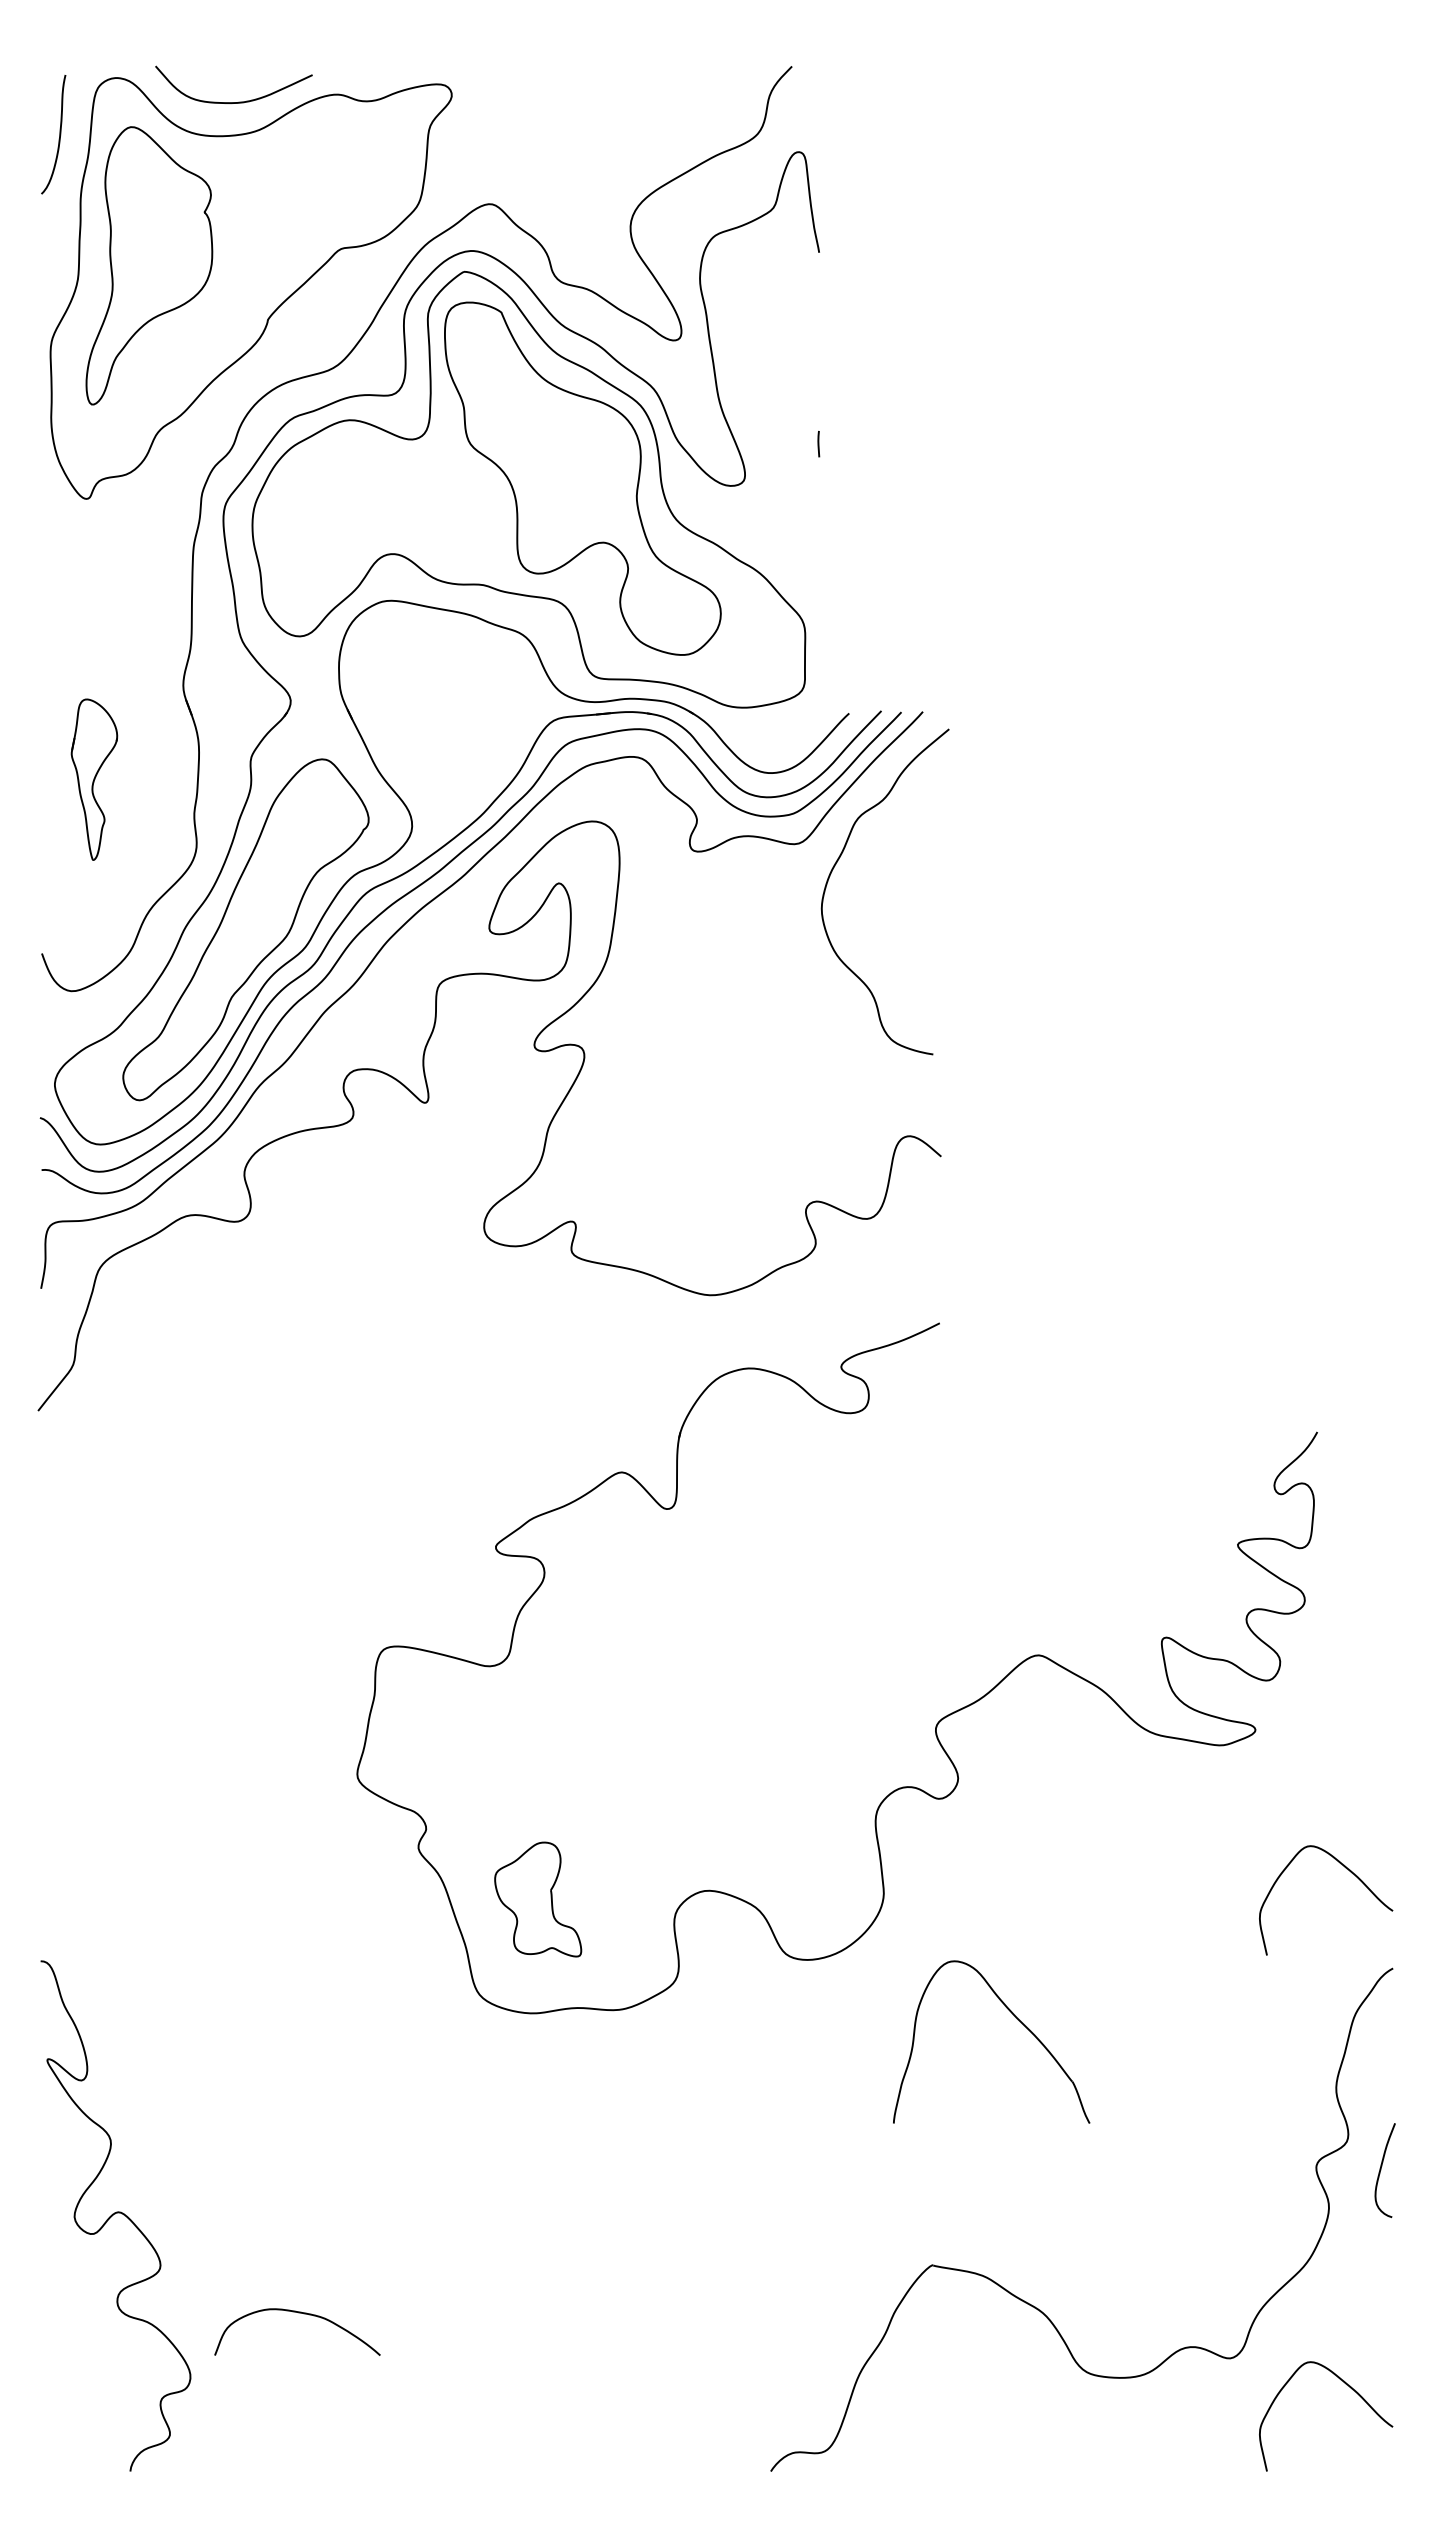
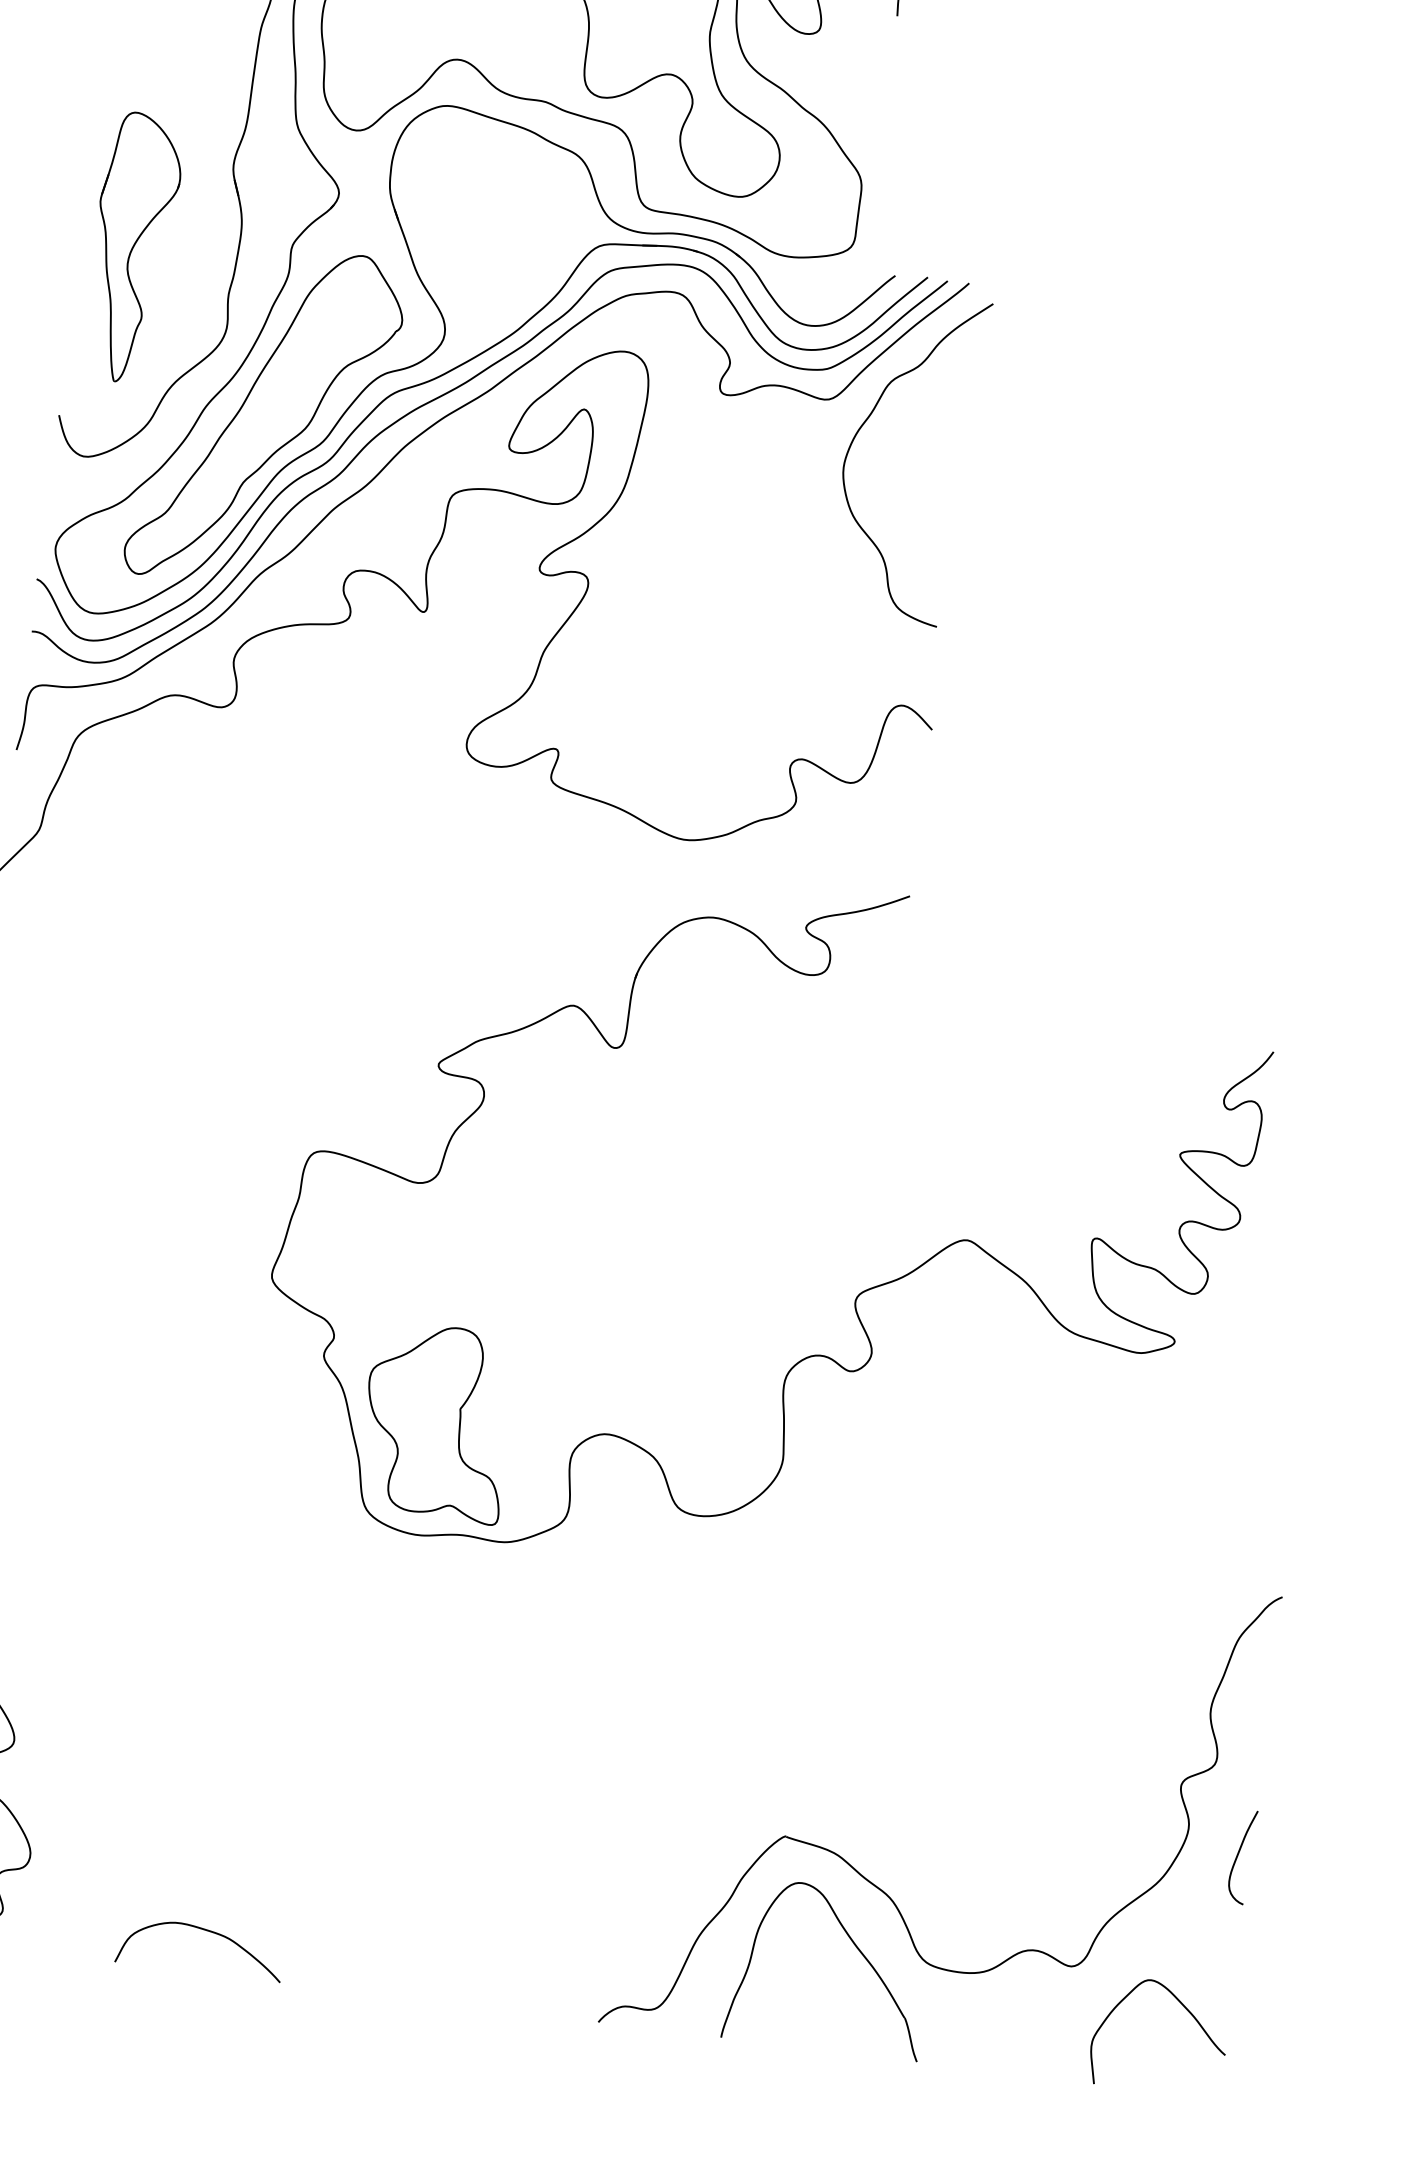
part: (94, 779) -> (133, 247), size x1.67
curve: (1351, 1873) -> (1252, 1497), removed
part: (537, 1899) -> (436, 1421), size x1.67
part: (1015, 2017) -> (855, 1946), moved
curve: (1381, 2170) -> (1238, 1856), moved
curve: (298, 2313) -> (203, 1930), moved

